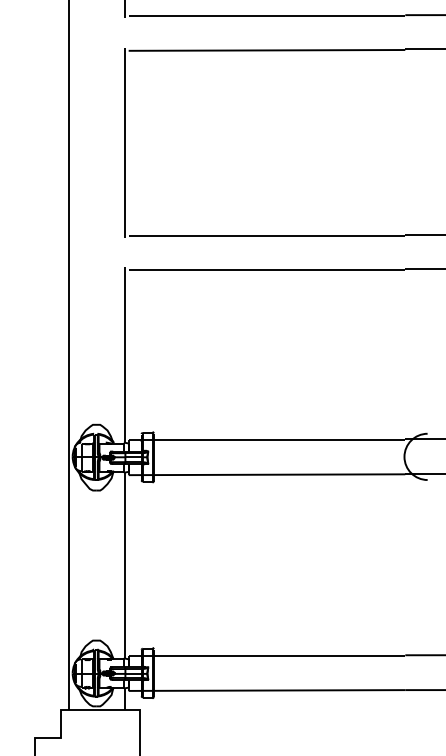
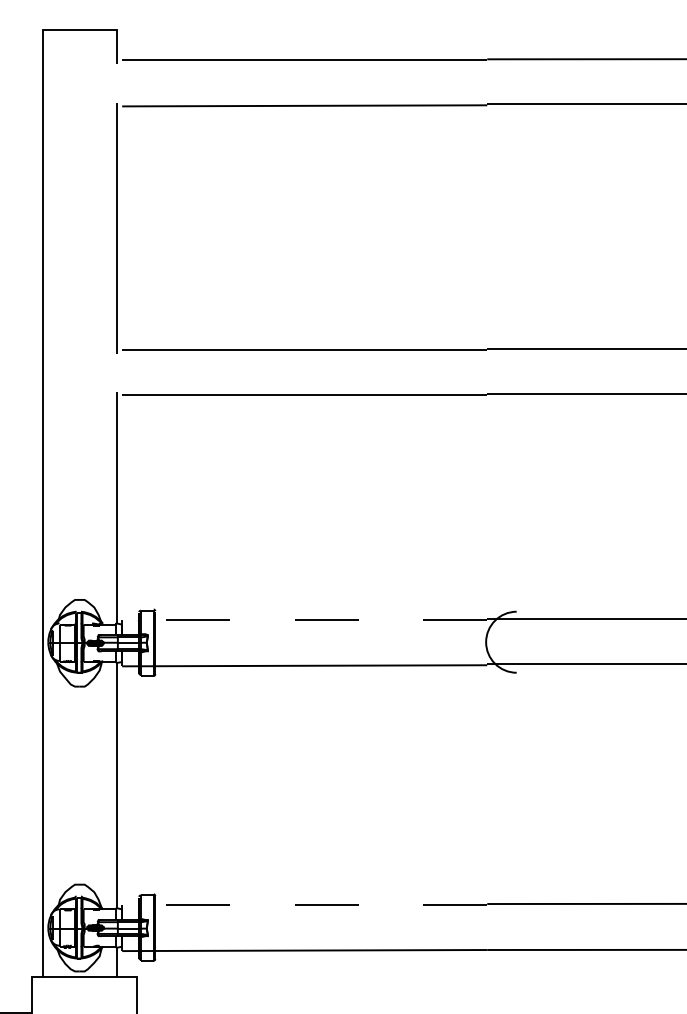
line: (266, 440) -> (304, 620), solid -> dashed
line: (266, 656) -> (304, 905), solid -> dashed

